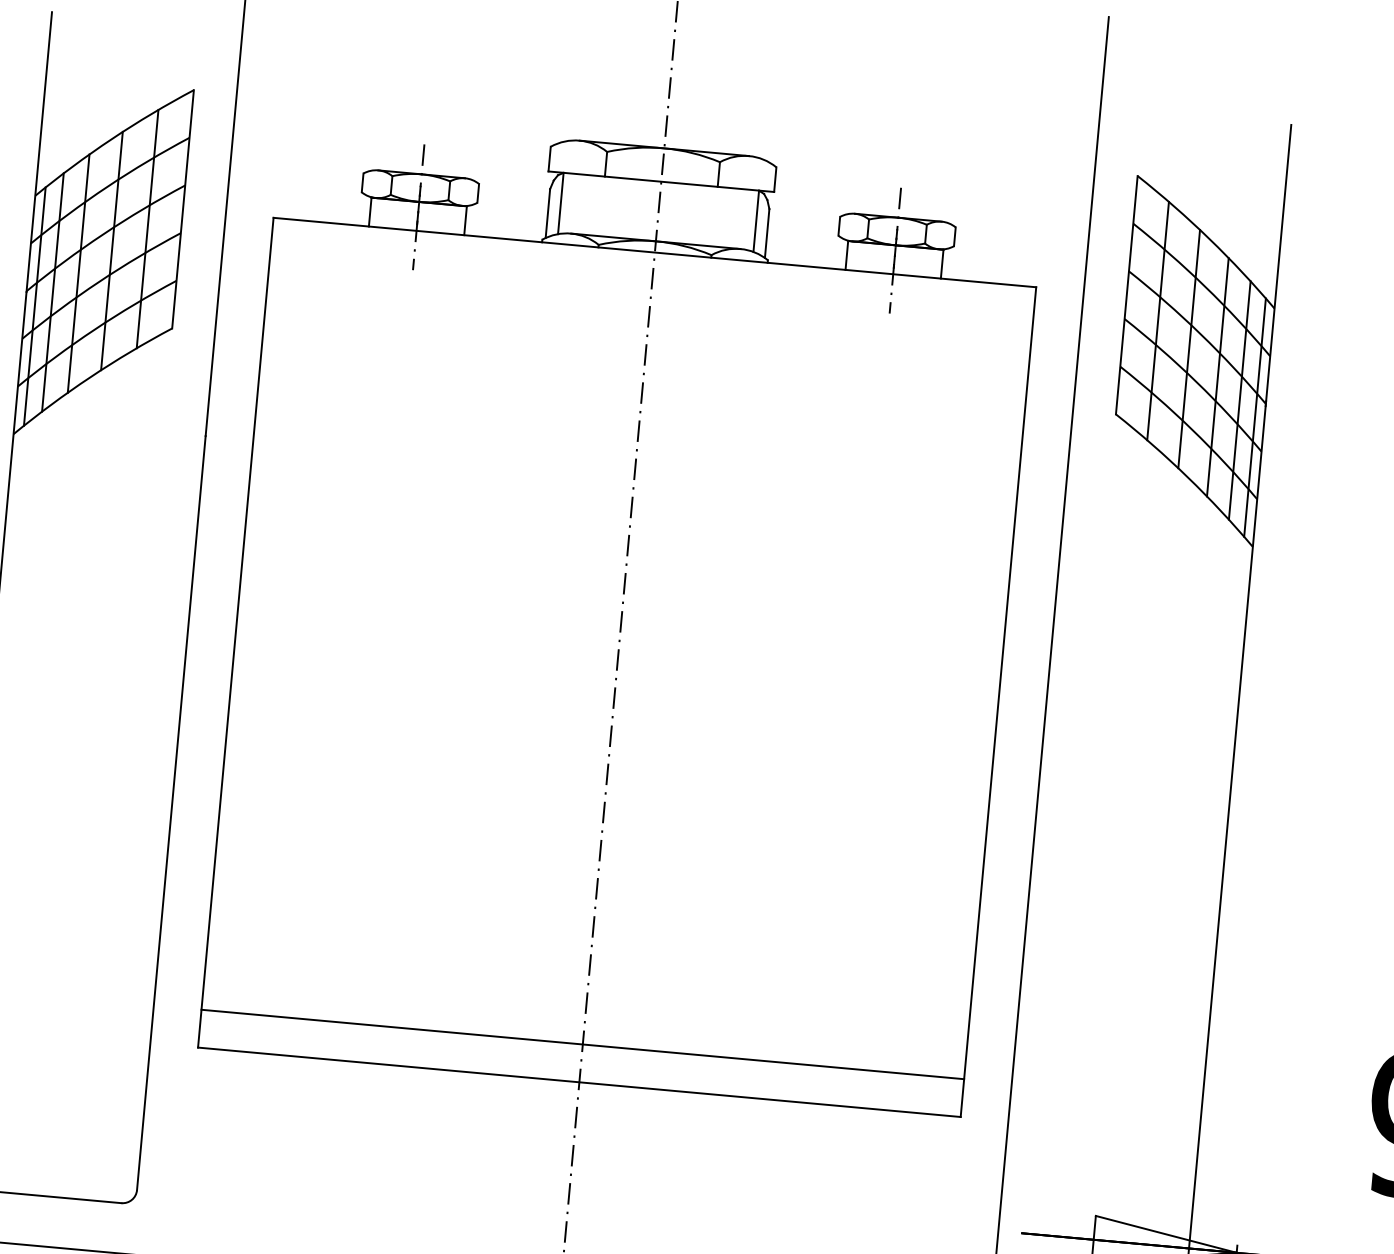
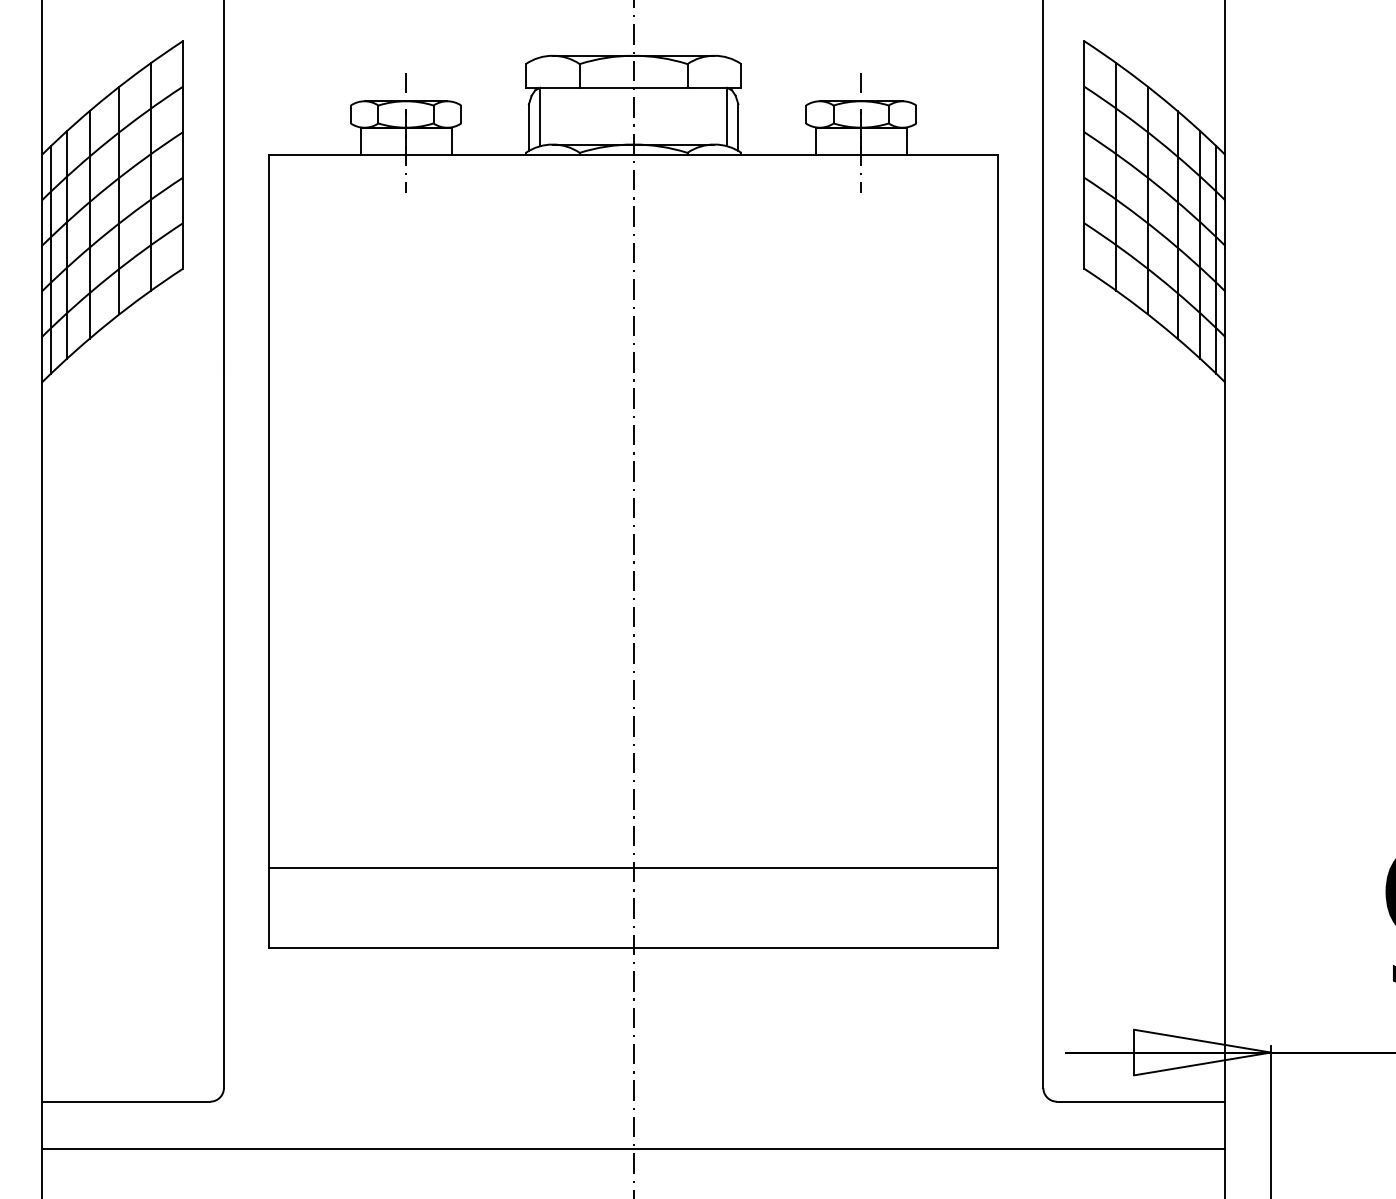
line: (582, 1044) -> (633, 867), moved

